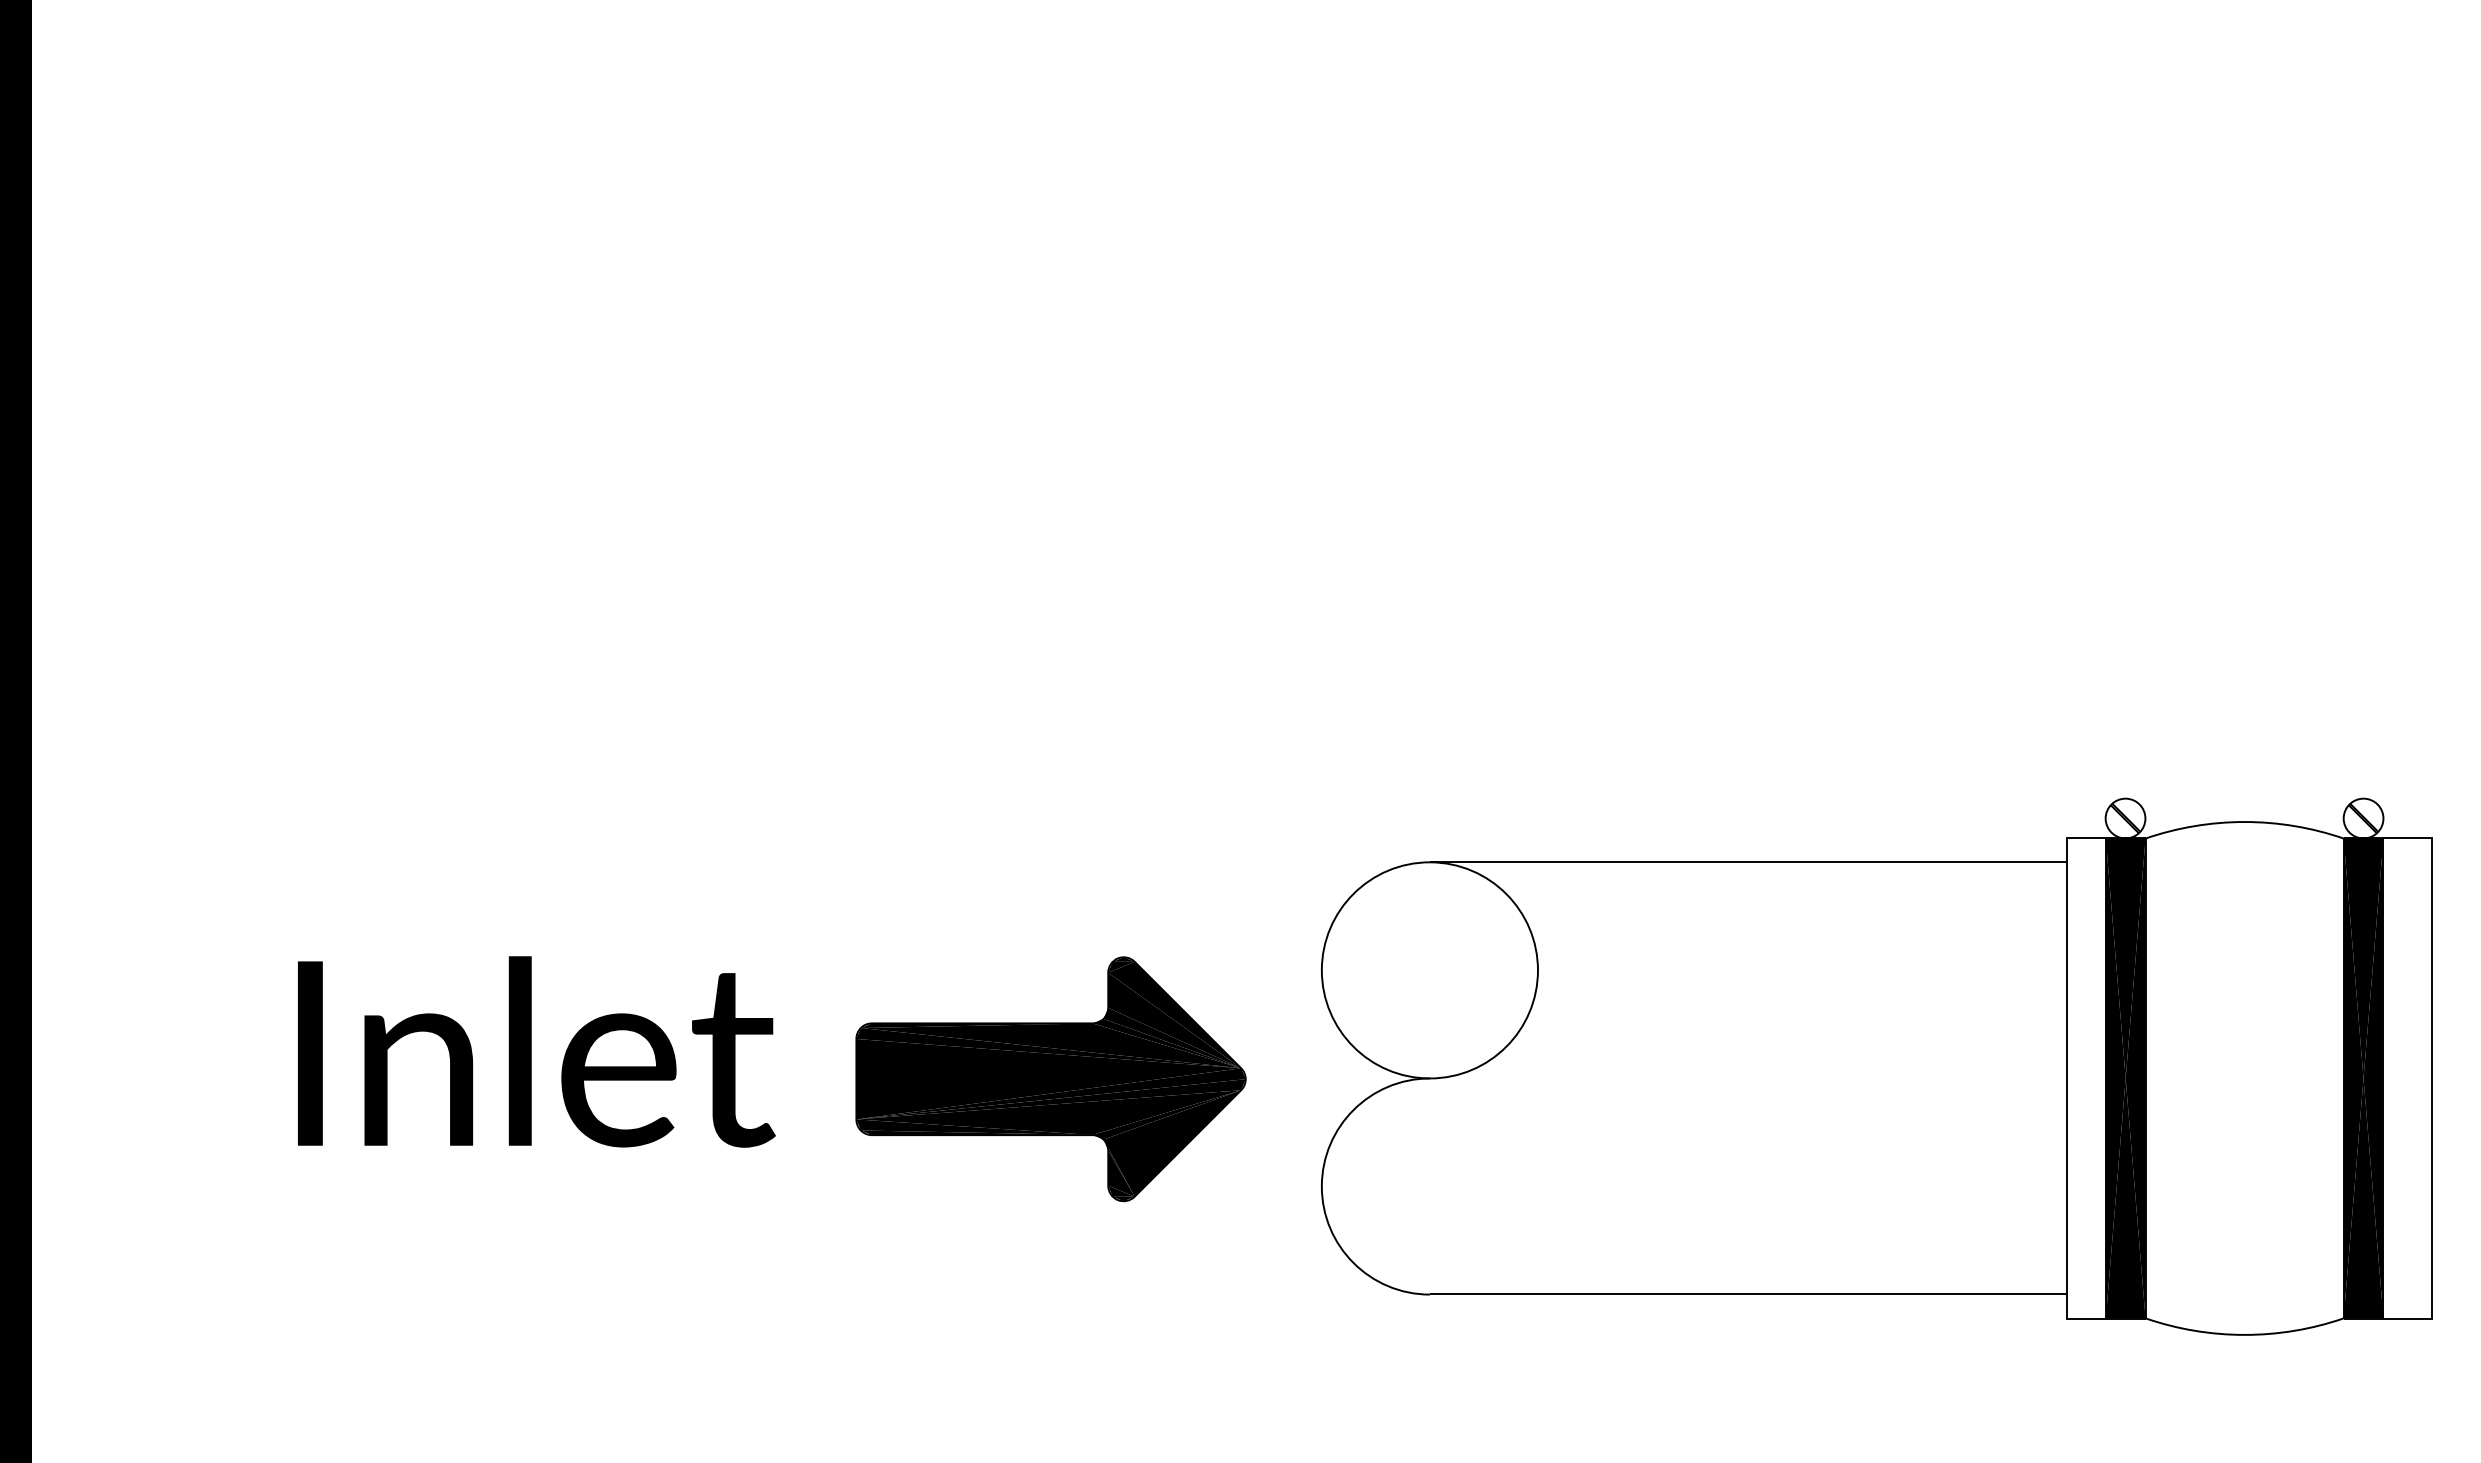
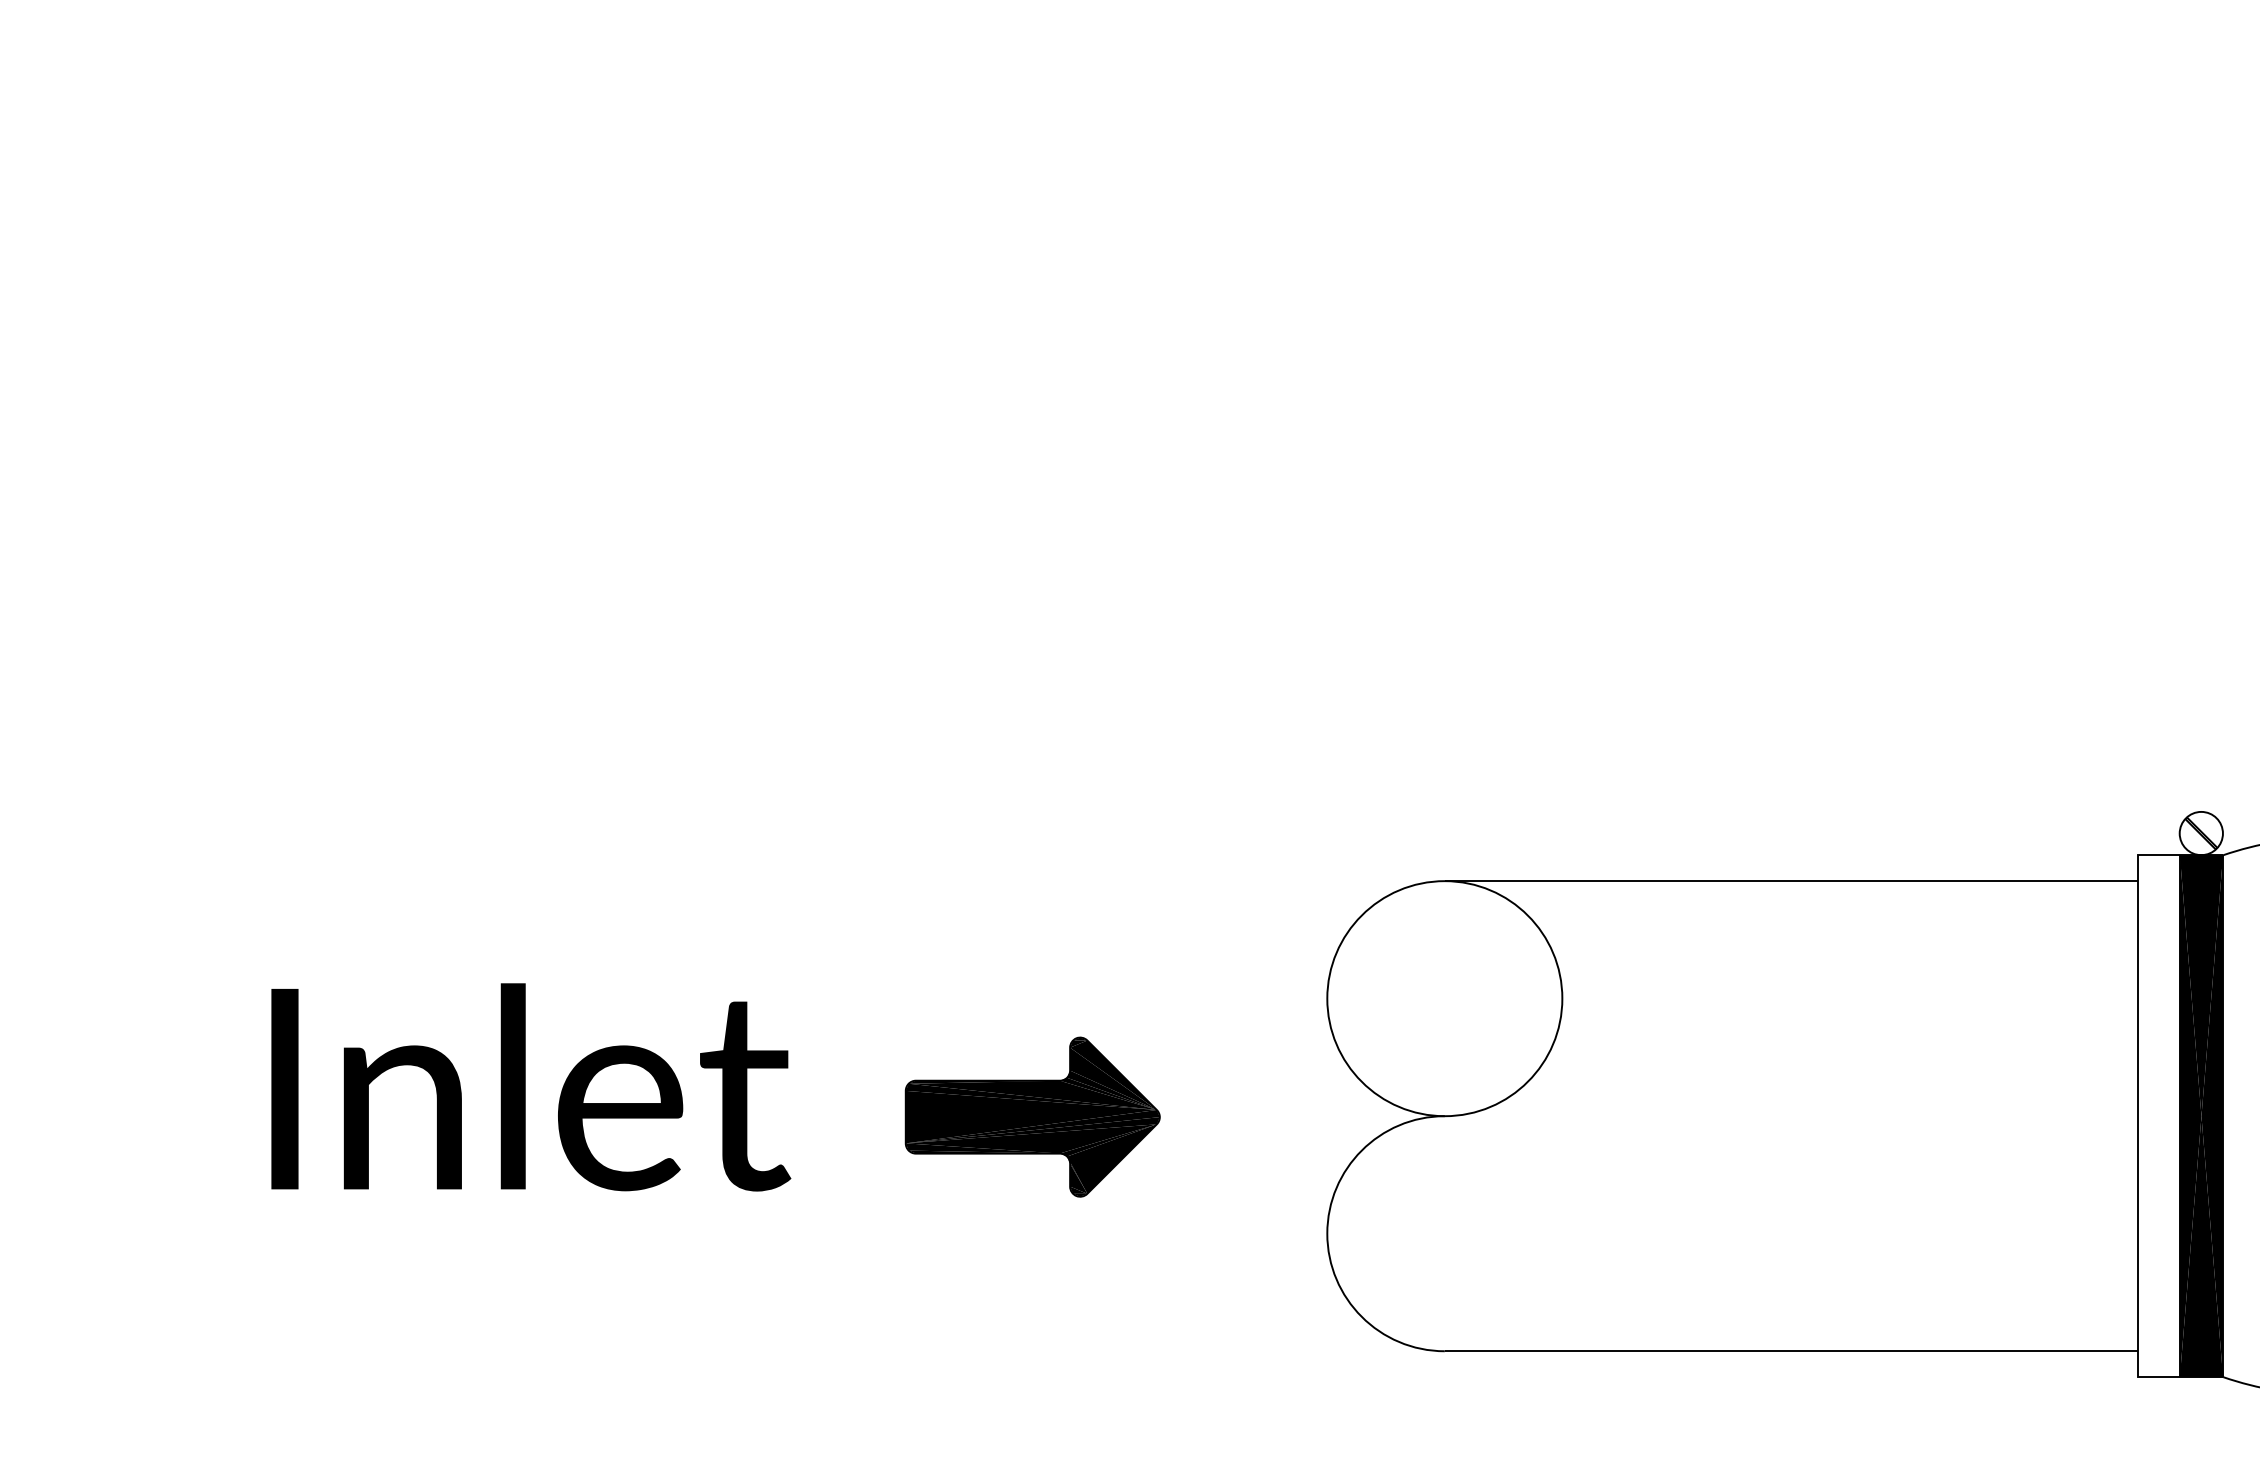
text: (536, 1051) -> (530, 1086), moved
part: (1050, 1079) -> (1032, 1117), size x0.6

